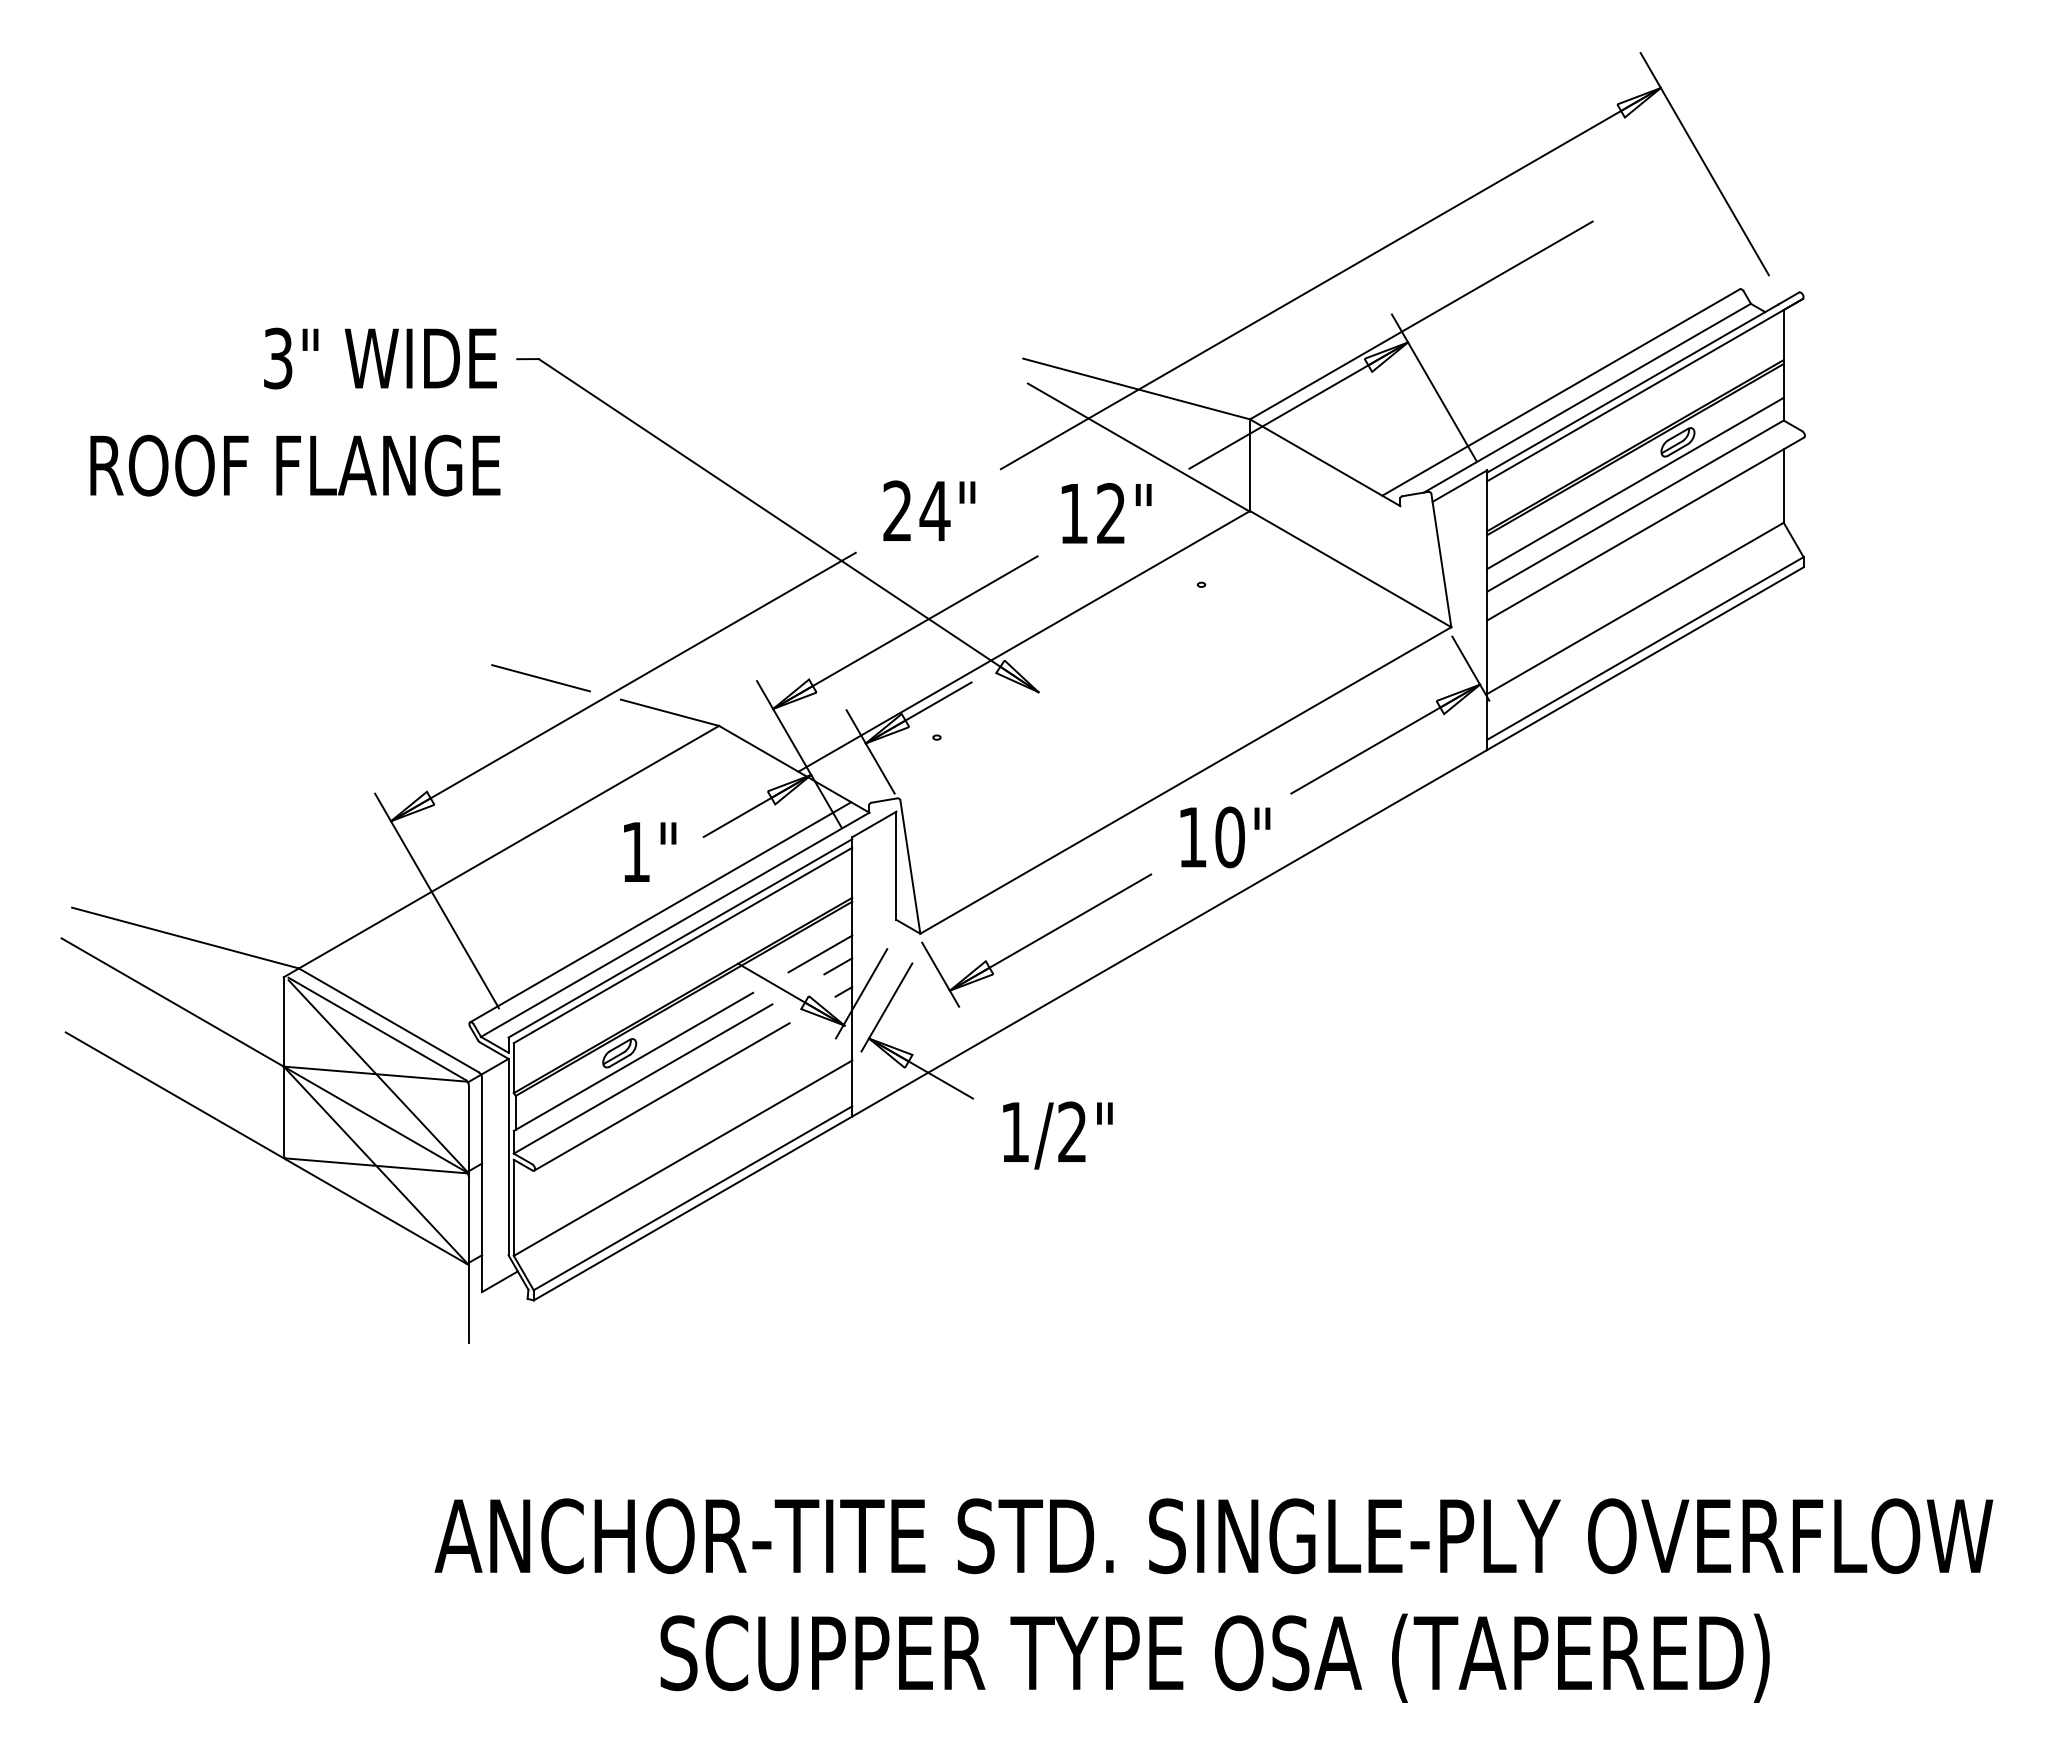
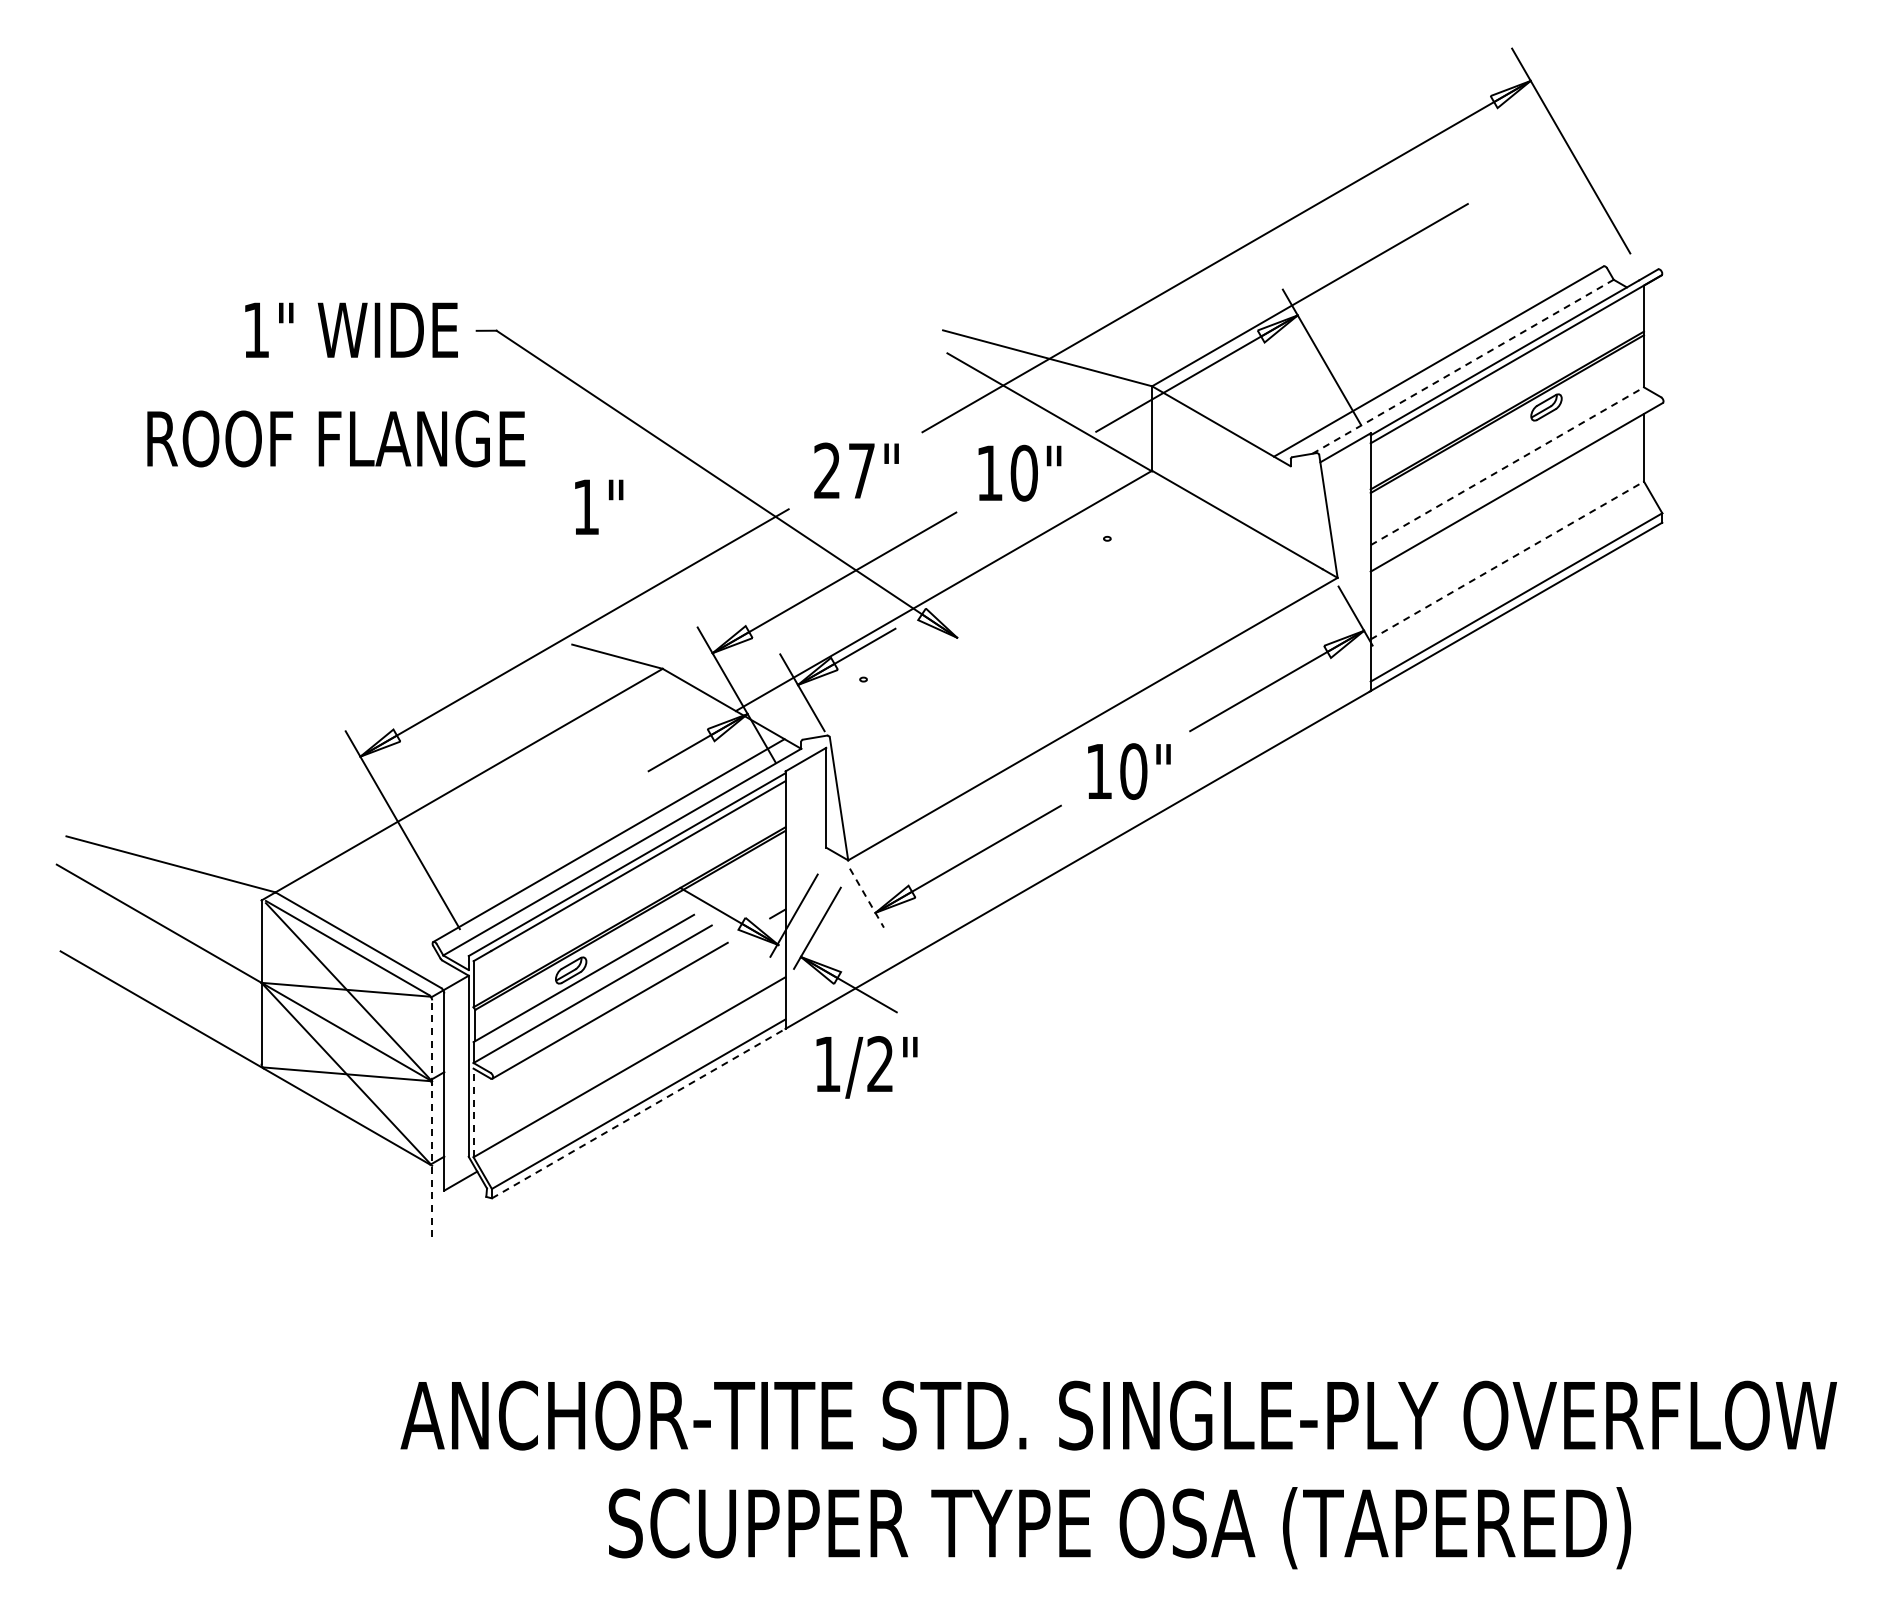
text: (278, 357) -> (256, 329), 3" -> 1"
line: (1587, 397) -> (1463, 366), solid -> dashed
text: (295, 465) -> (336, 438), moved
line: (1635, 483) -> (1507, 445), removed
line: (1635, 506) -> (1507, 466), solid -> dashed
text: (934, 510) -> (861, 470), 24" -> 27"
text: (1110, 512) -> (1023, 472), 12" -> 10"
line: (1635, 608) -> (1507, 560), solid -> dashed
line: (540, 677) -> (498, 624), removed
text: (650, 851) -> (599, 506), moved
line: (819, 953) -> (755, 878), removed
line: (838, 966) -> (772, 890), removed
line: (941, 975) -> (867, 898), solid -> dashed
text: (1057, 1135) -> (866, 1067), moved
line: (513, 1207) -> (473, 1112), solid -> dashed
line: (693, 1208) -> (639, 1113), solid -> dashed
line: (469, 1213) -> (432, 1118), solid -> dashed

